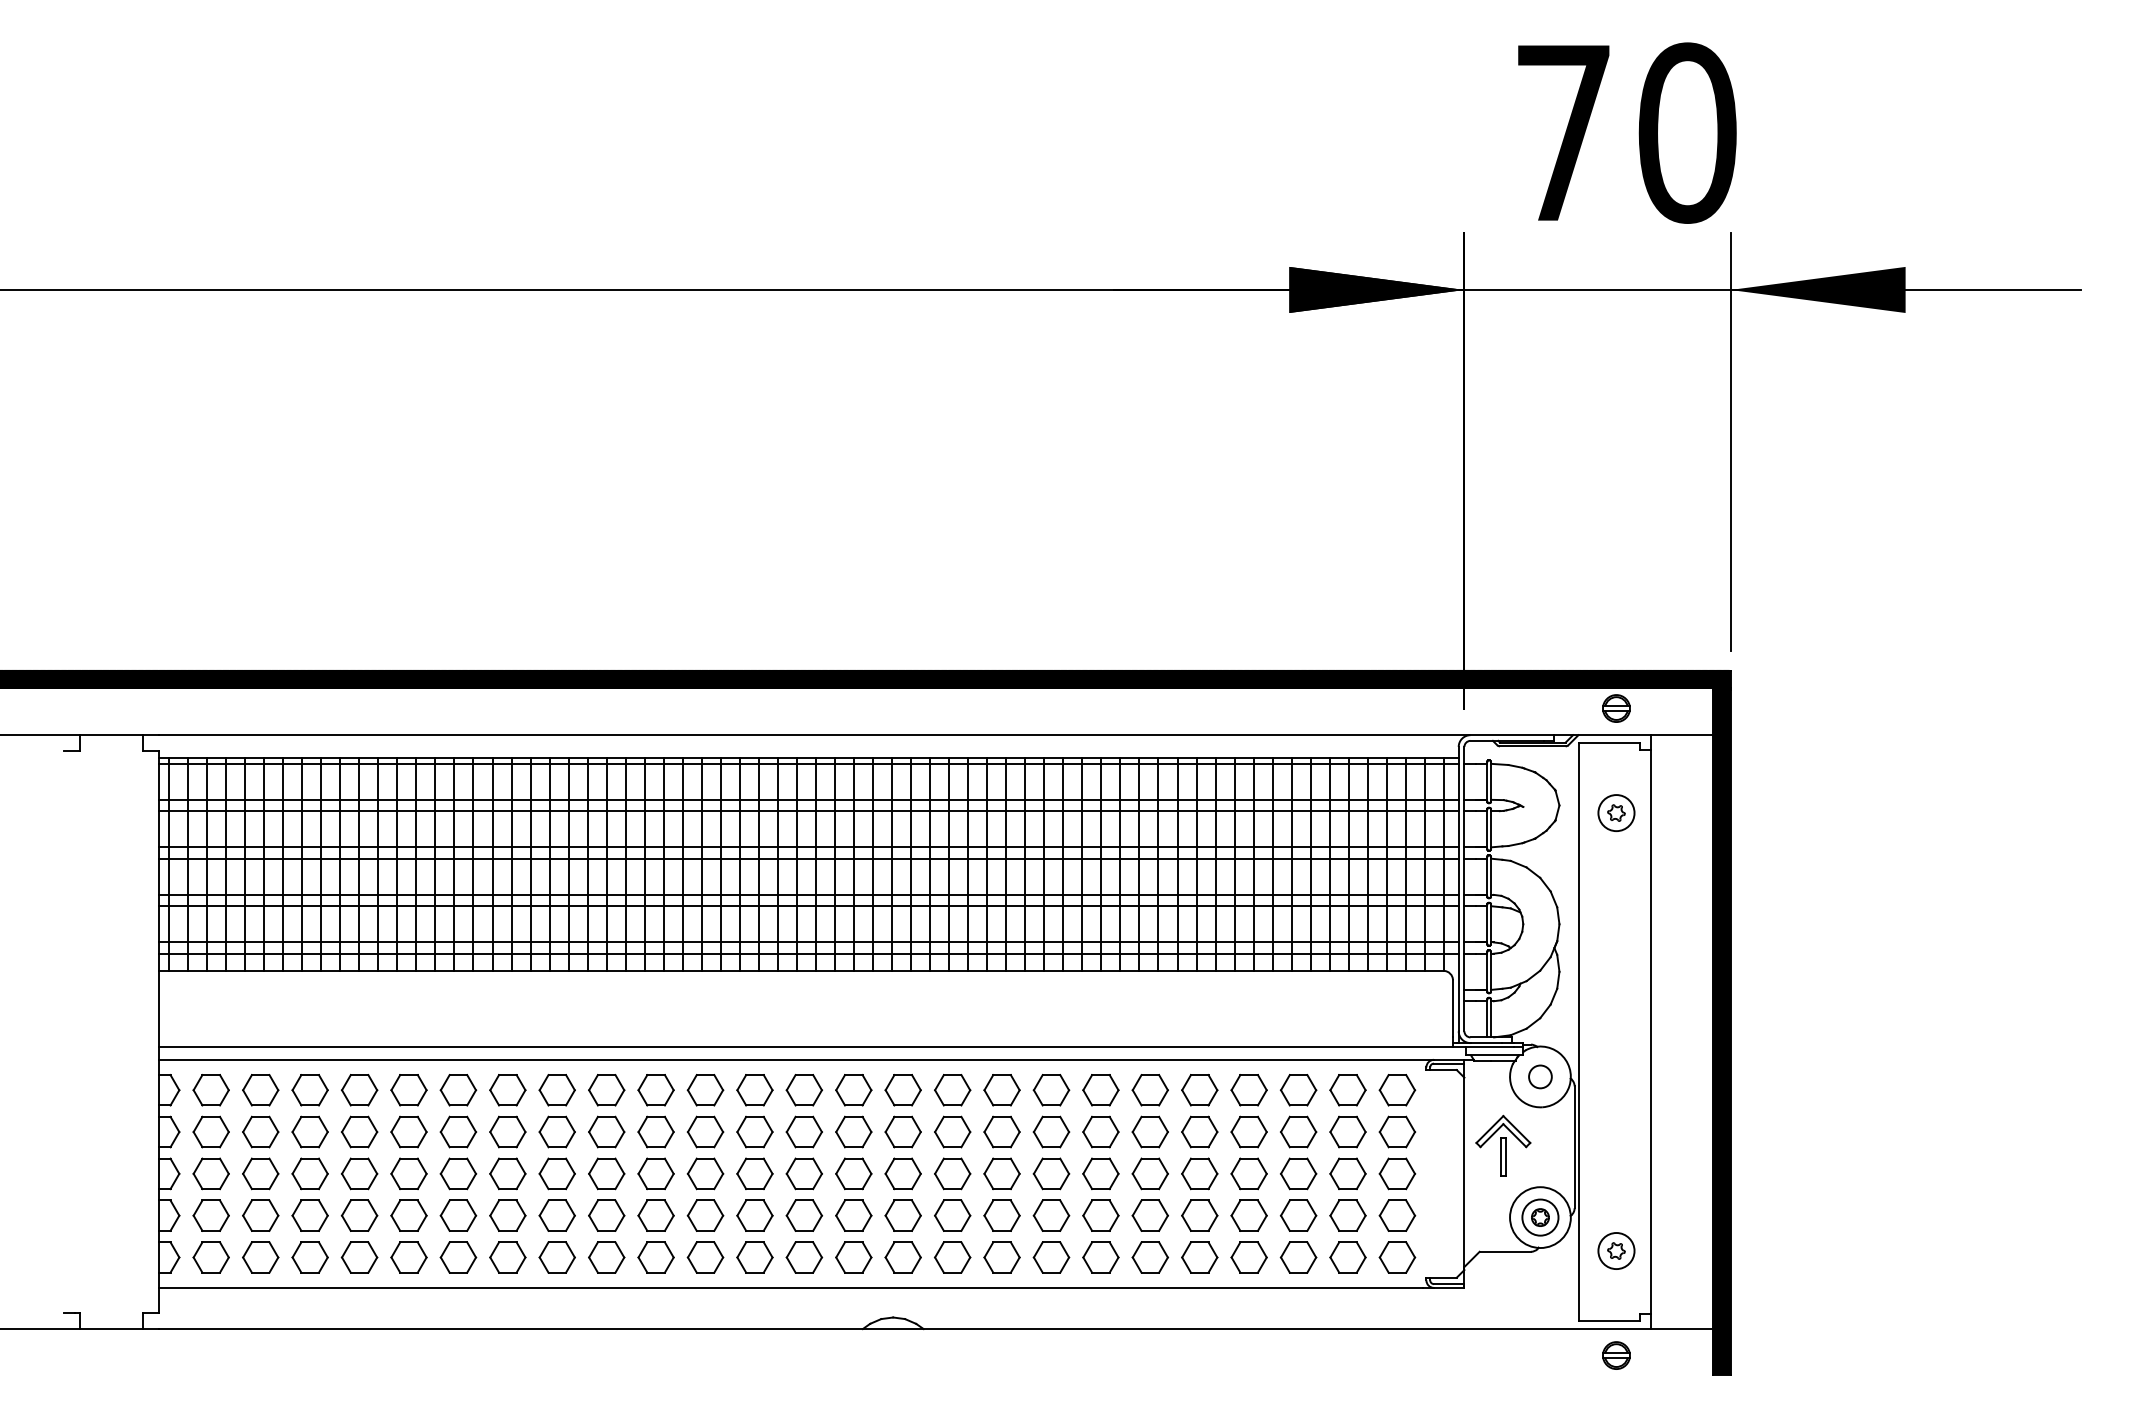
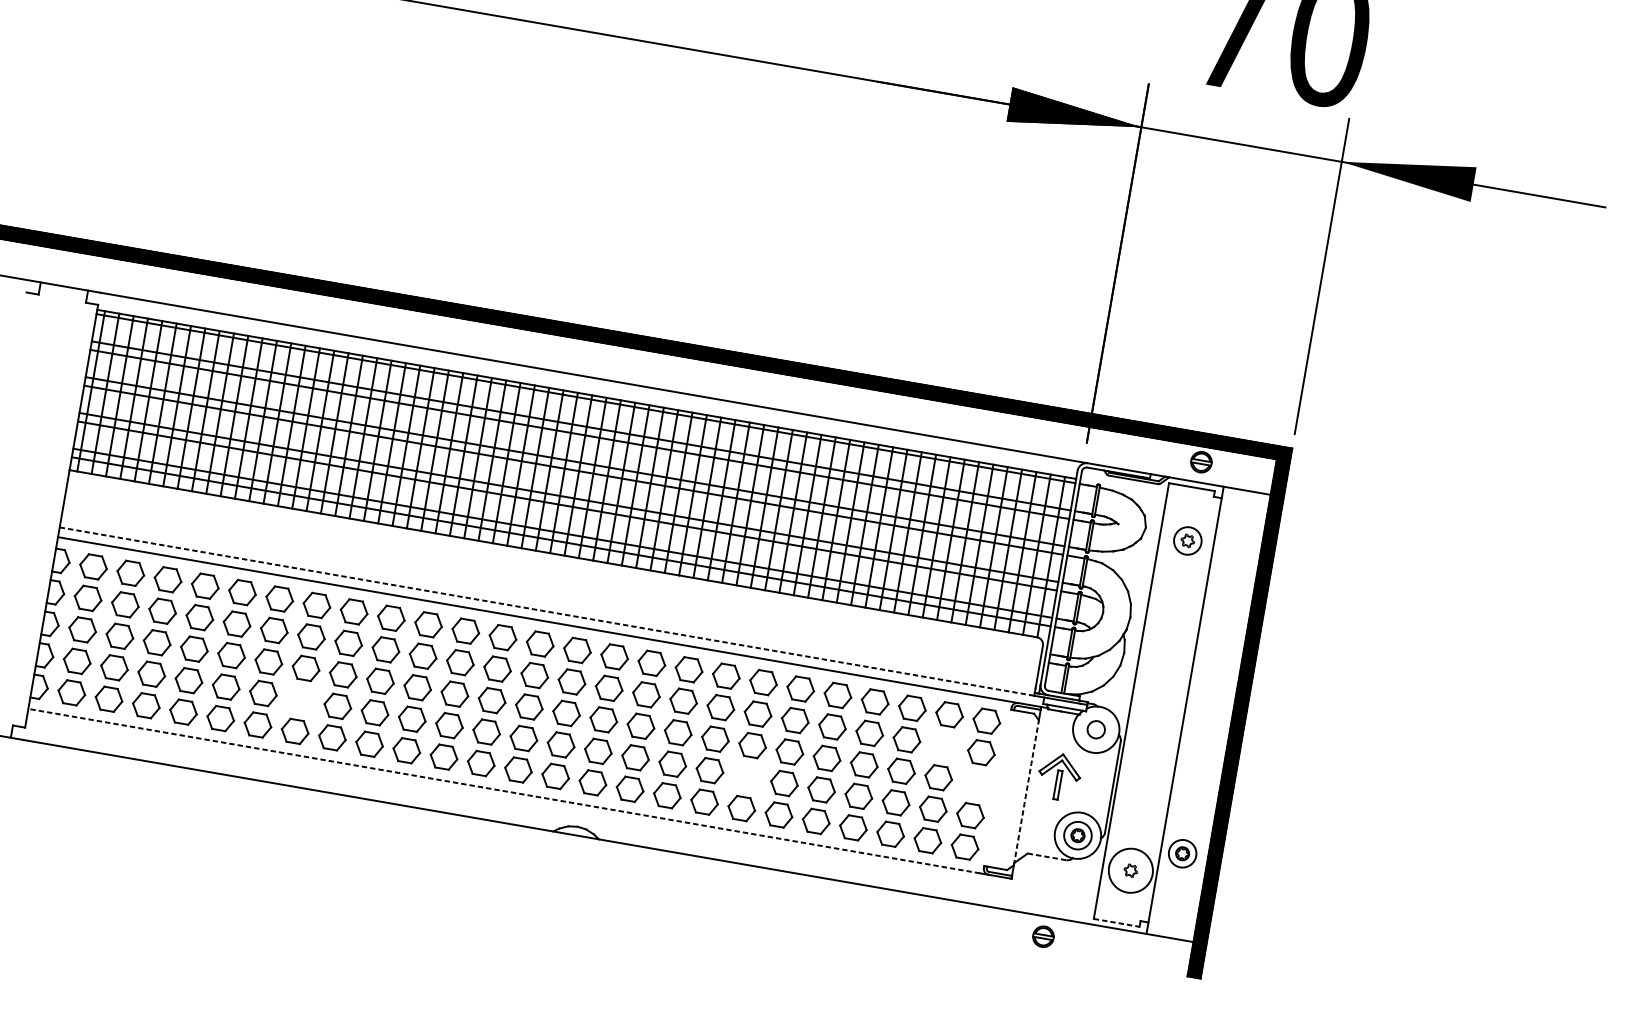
line: (806, 1046) -> (547, 611), solid -> dashed
part: (1347, 1131) -> (943, 745), removed
part: (1397, 1173) -> (976, 783), removed
line: (1464, 1173) -> (1026, 792), solid -> dashed
part: (507, 1215) -> (300, 699), removed
part: (1100, 1215) -> (746, 776), removed
part: (1679, 1217) -> (1182, 853), added
circle: (1616, 1250) -> (1130, 870), size x1.6
line: (1505, 1251) -> (1047, 856), solid -> dashed
line: (790, 1287) -> (504, 790), solid -> dashed
line: (1610, 1321) -> (1117, 923), solid -> dashed
part: (1616, 1355) -> (1043, 936), moved

